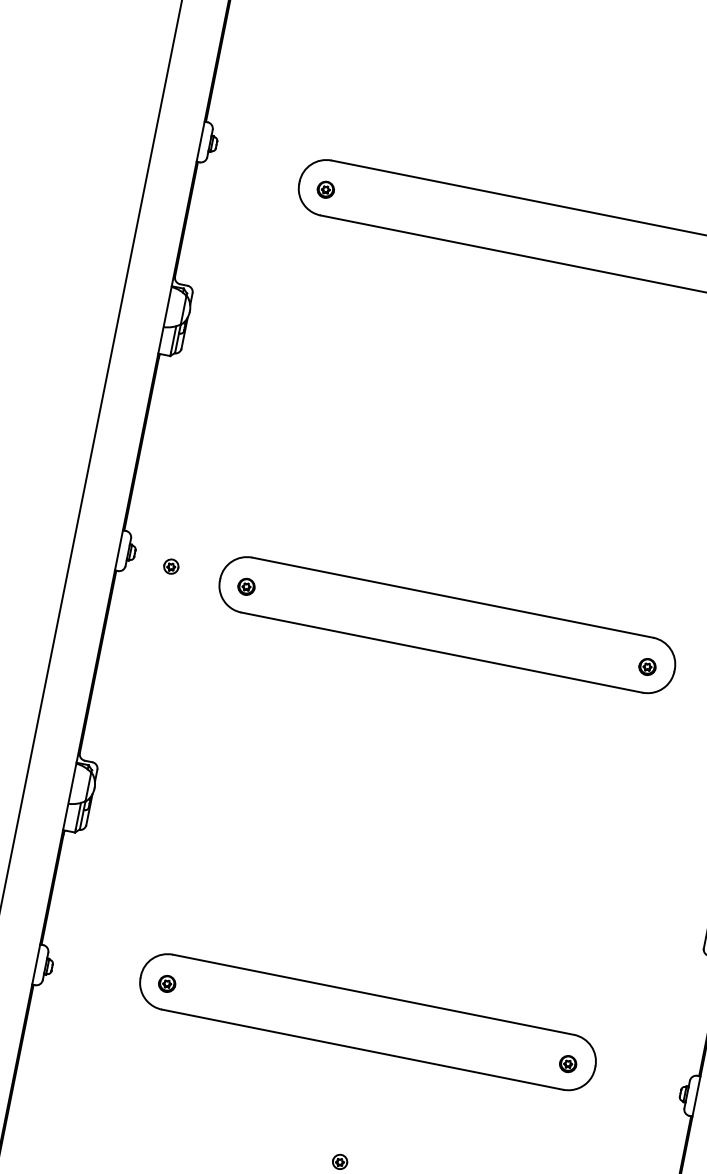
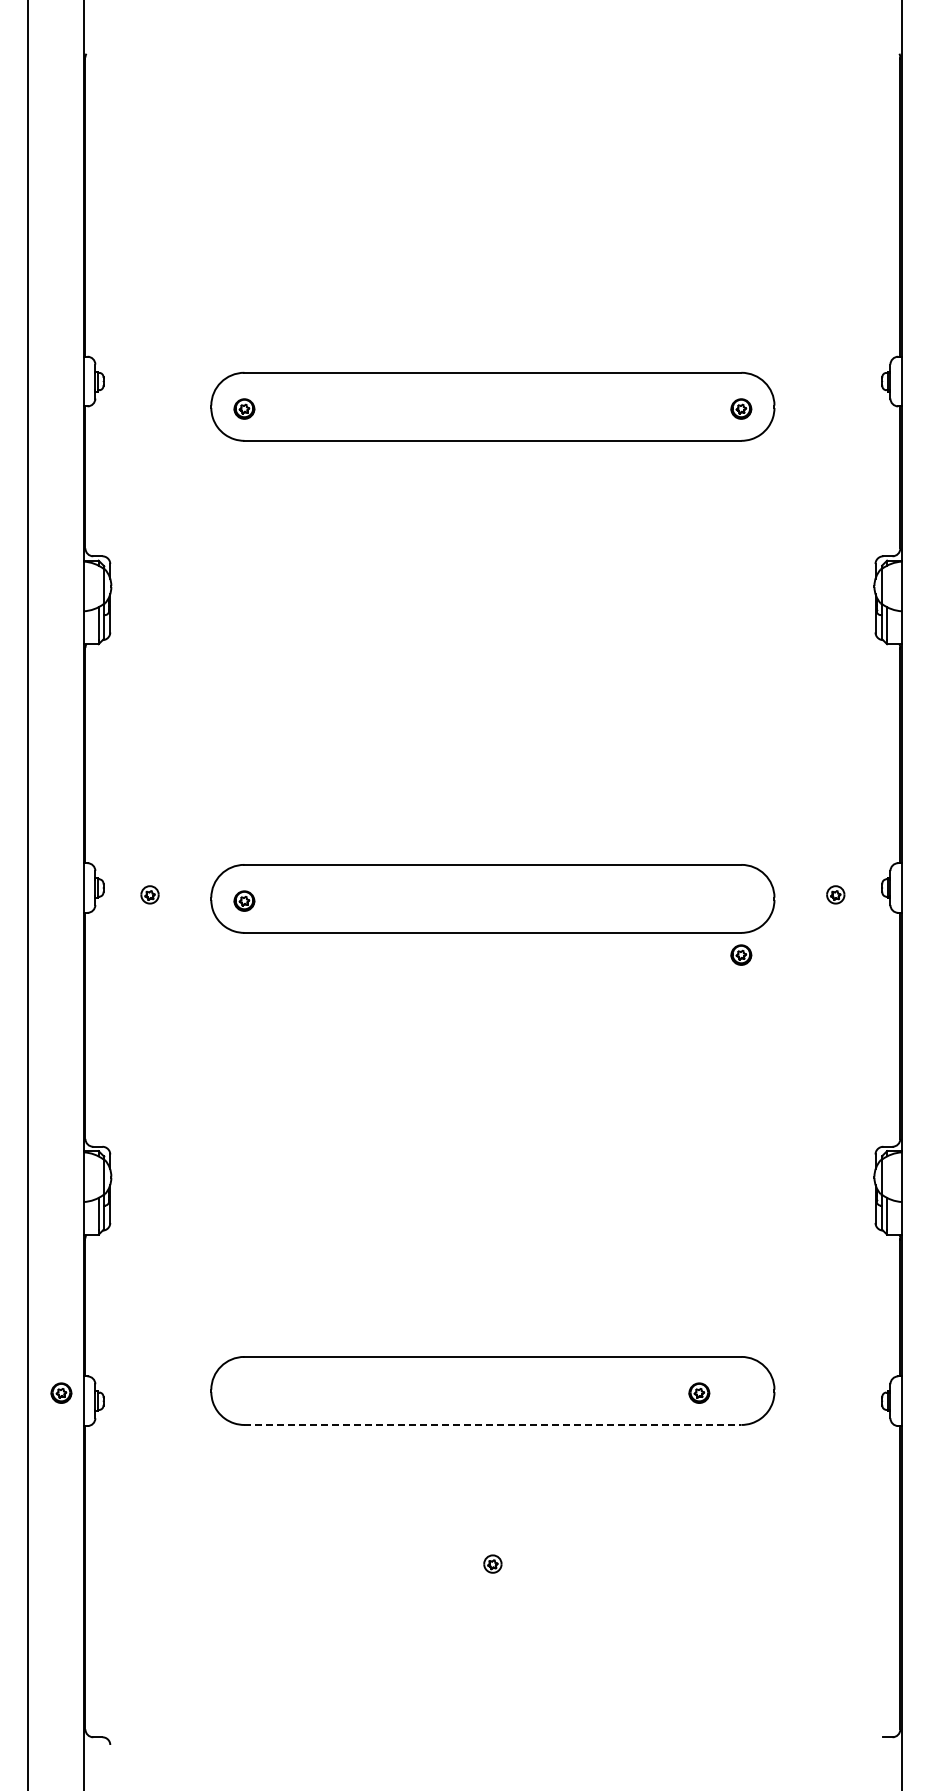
part: (647, 666) -> (741, 954), moved
part: (167, 983) -> (61, 1392), moved
line: (363, 1049) -> (493, 1424), solid -> dashed
part: (568, 1063) -> (699, 1392), moved

